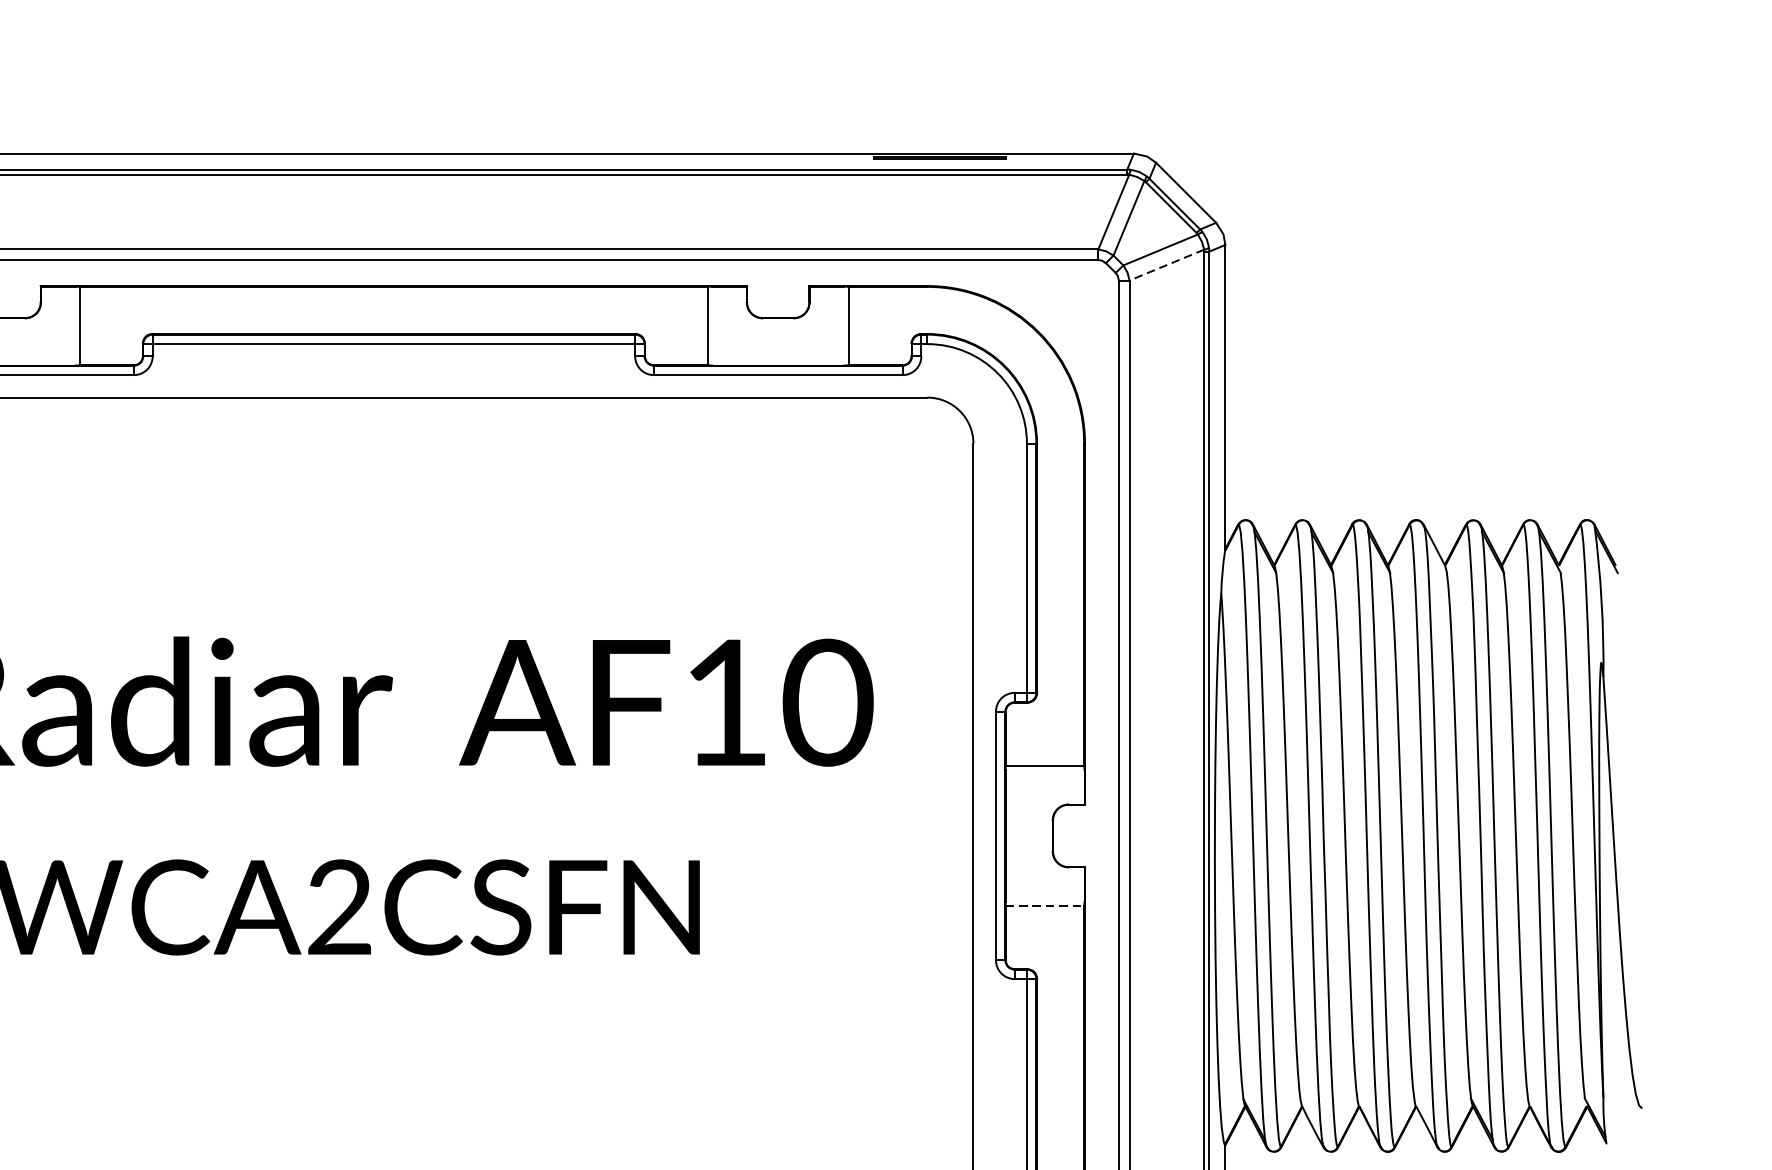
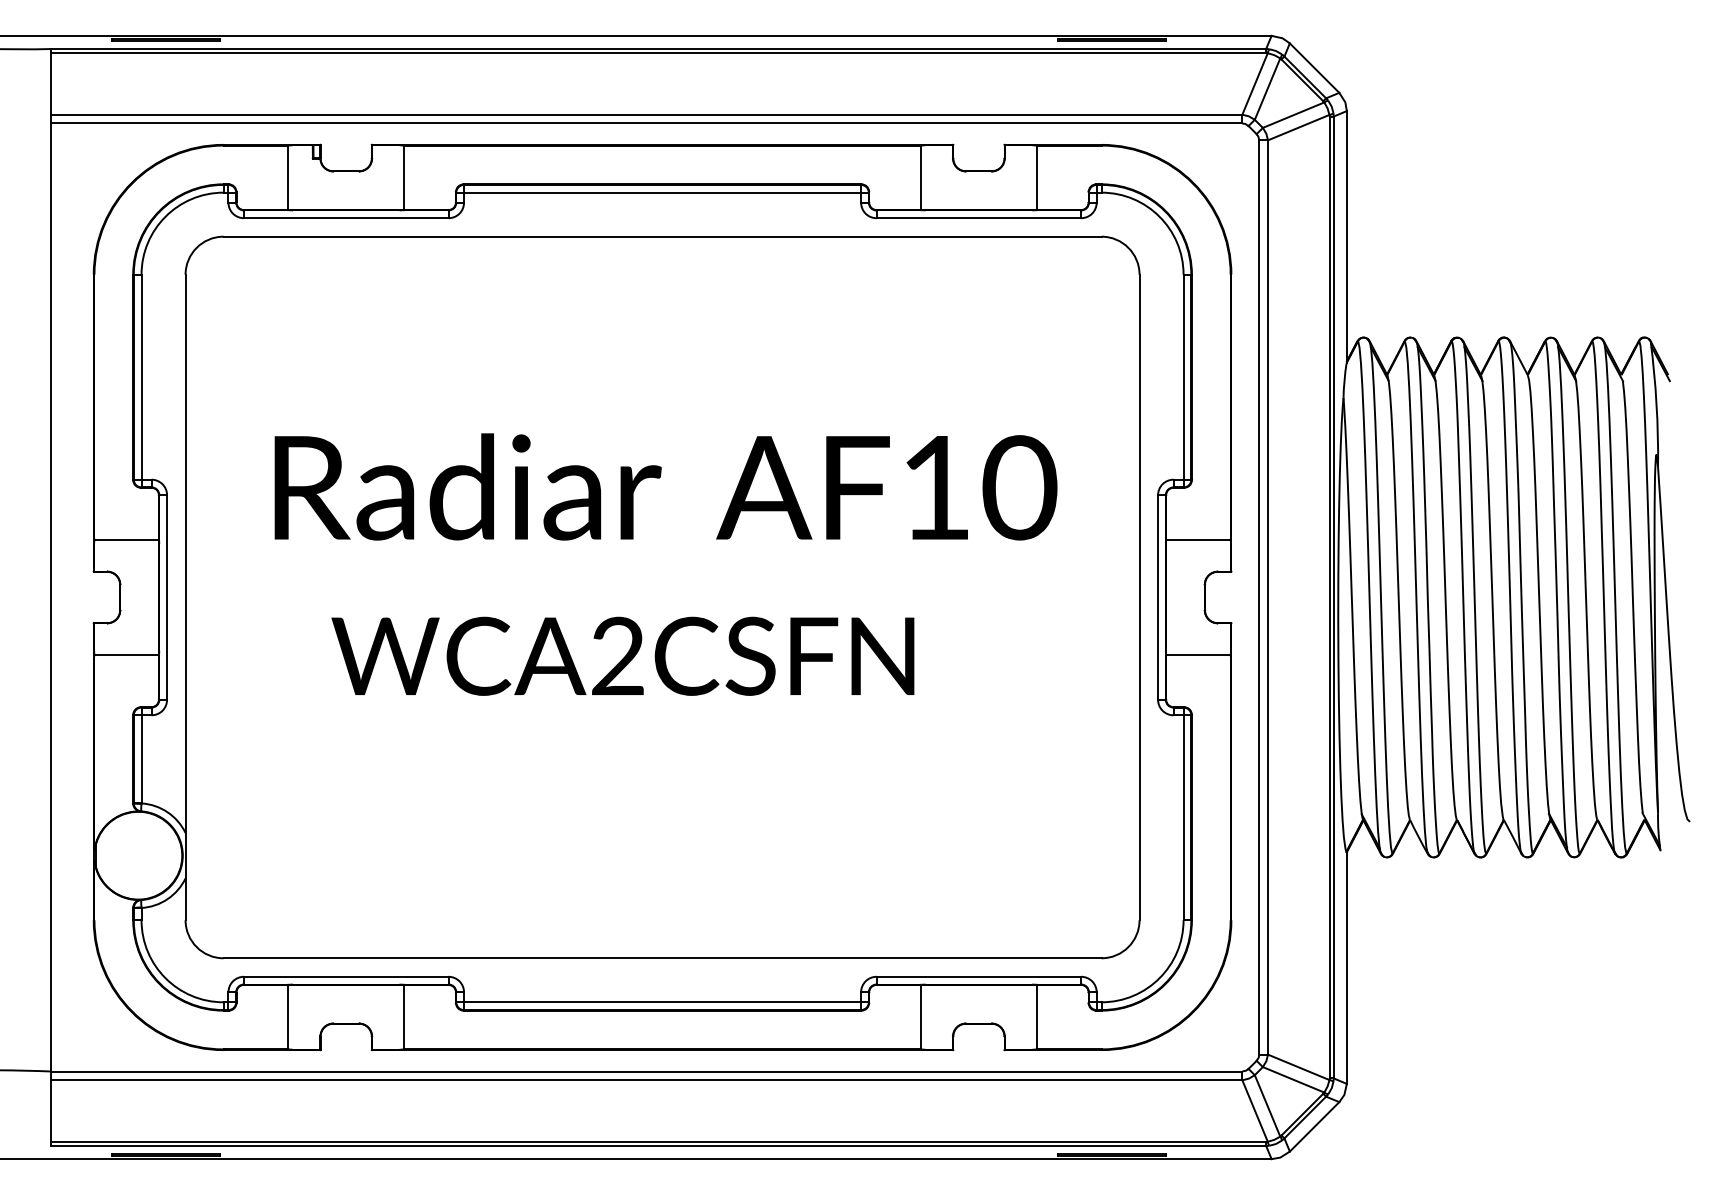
line: (1166, 264) -> (1298, 127), dashed -> solid
line: (1045, 906) -> (1198, 655), dashed -> solid

